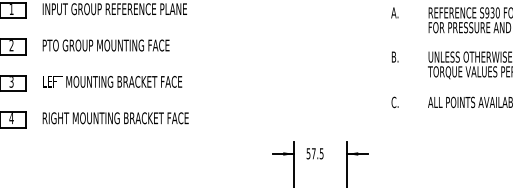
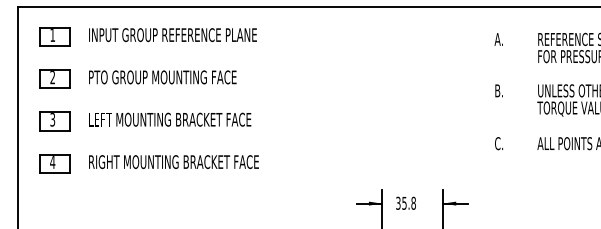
text: (314, 153) -> (405, 202), 57.5 -> 35.8

